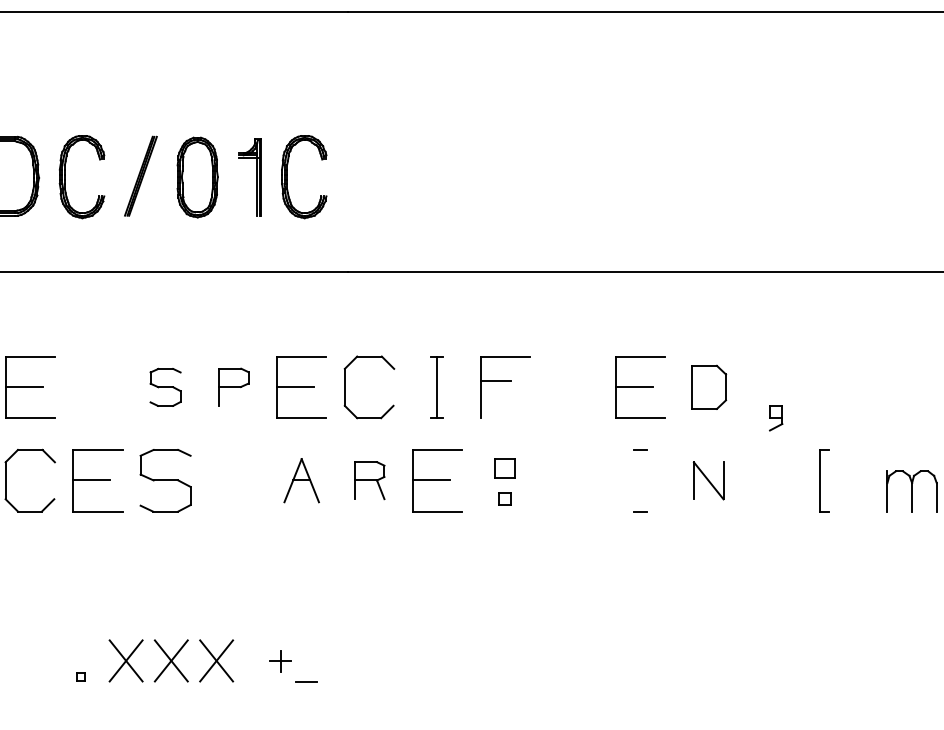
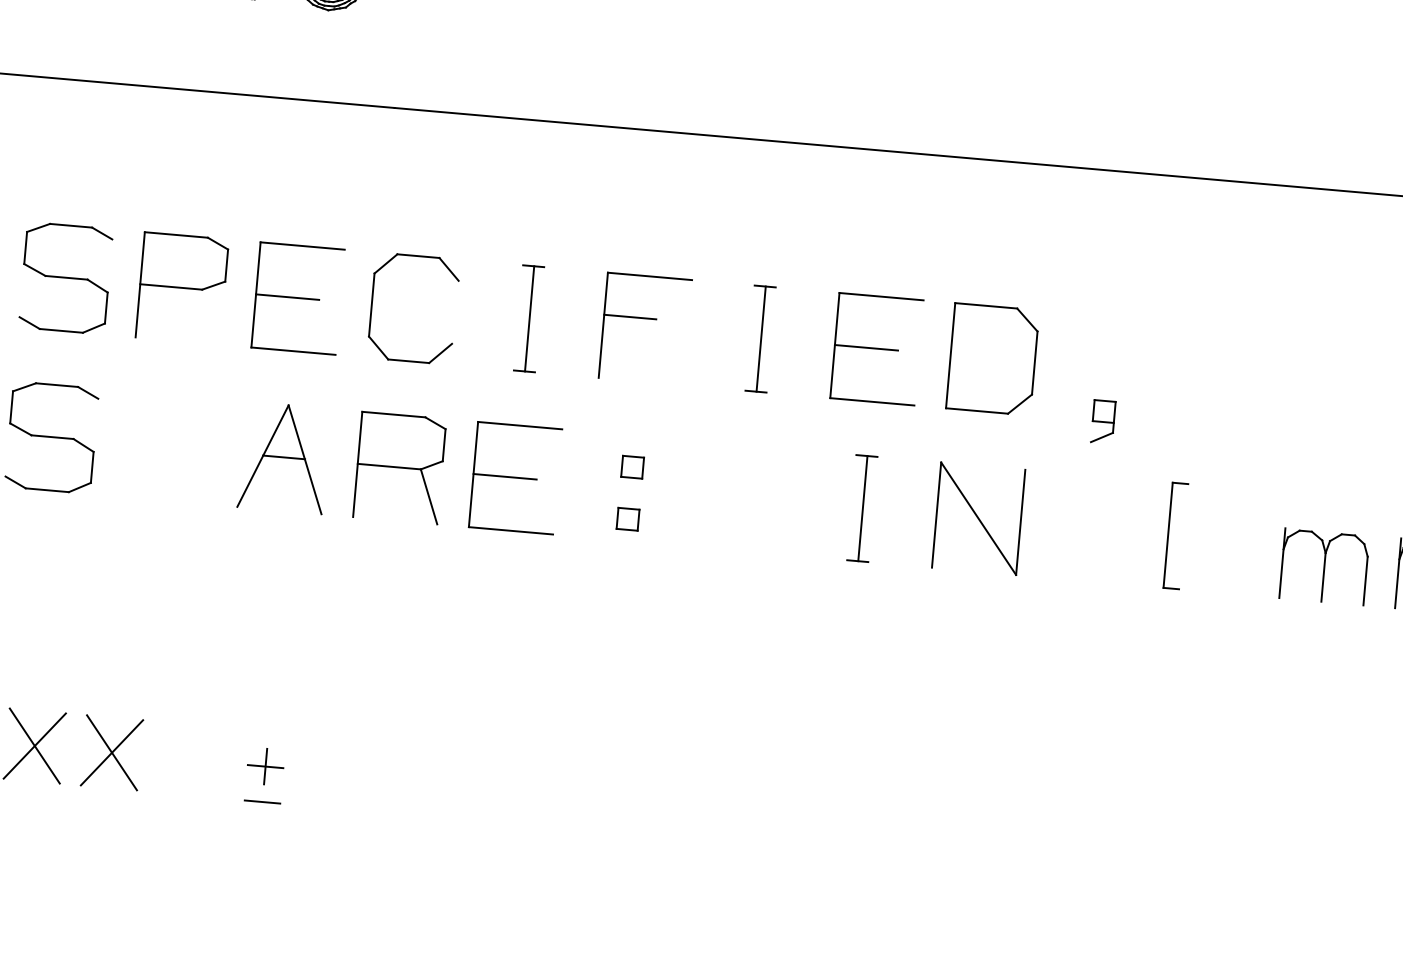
part: (233, 386) -> (181, 286), size x1.67
part: (165, 387) -> (65, 278), size x1.67
part: (572, 387) -> (760, 339), added
part: (708, 387) -> (992, 359), size x1.43
part: (504, 468) -> (632, 467), size x0.62
part: (301, 480) -> (283, 457), size x1.43
part: (369, 480) -> (399, 467), size x1.67
line: (640, 480) -> (862, 508), added
part: (708, 480) -> (978, 518), size x1.67
part: (280, 661) -> (265, 767), moved

